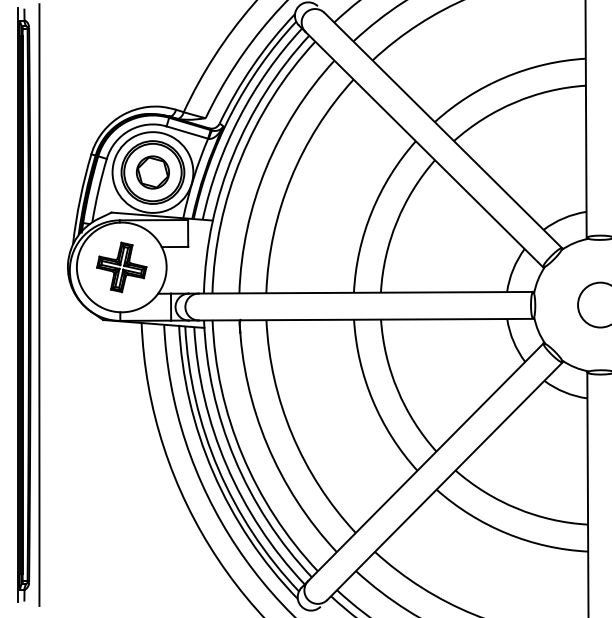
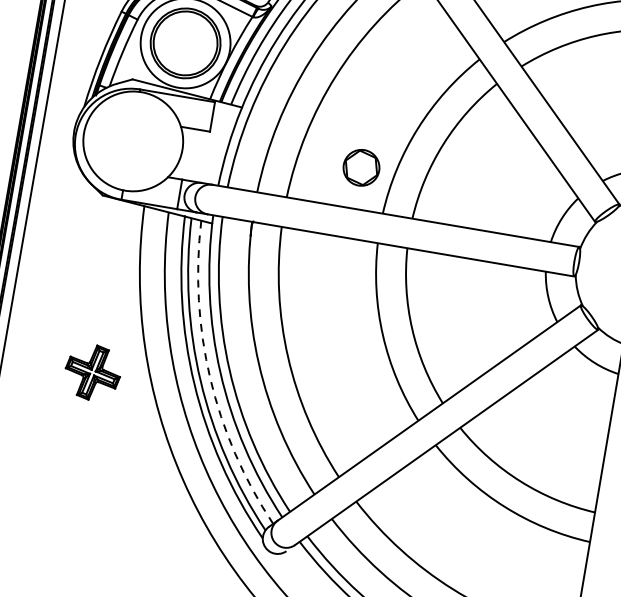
part: (152, 172) -> (361, 167), moved
part: (121, 267) -> (92, 372), moved
arc: (226, 465) -> (210, 378), solid -> dashed

